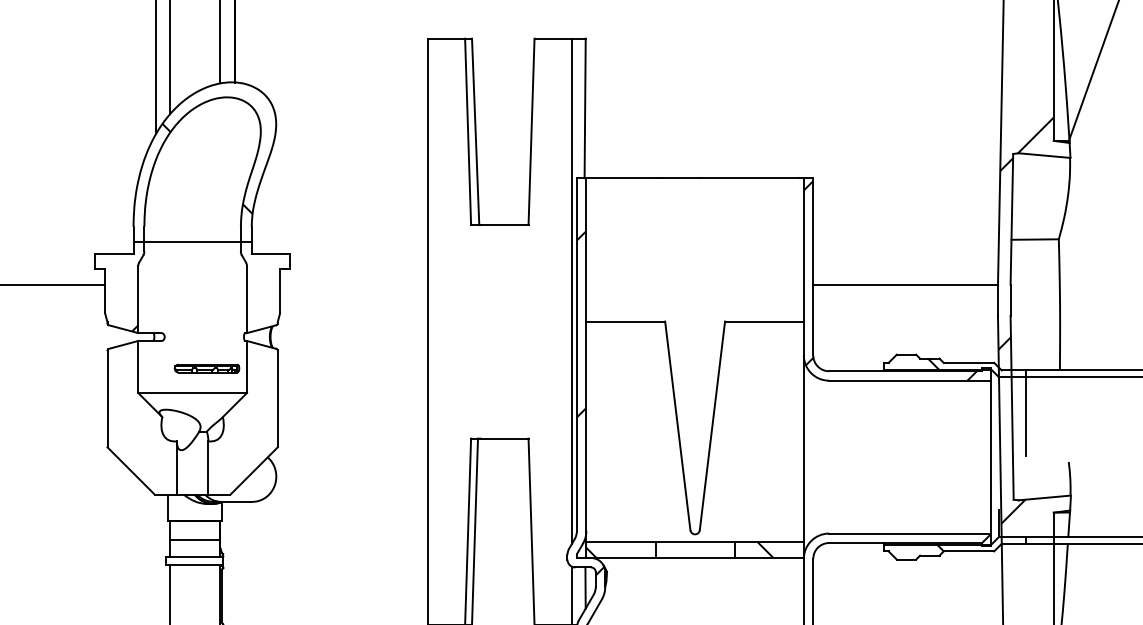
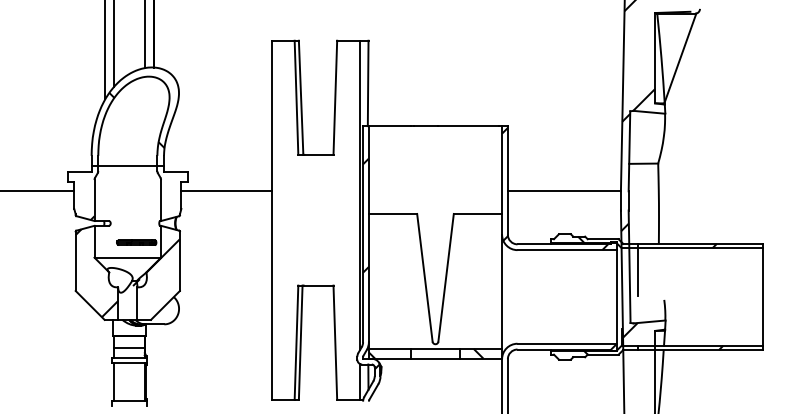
line: (353, 284) -> (226, 191), added
hatch: (239, 400) -> (156, 262), added
hatch: (141, 418) -> (96, 273), added

